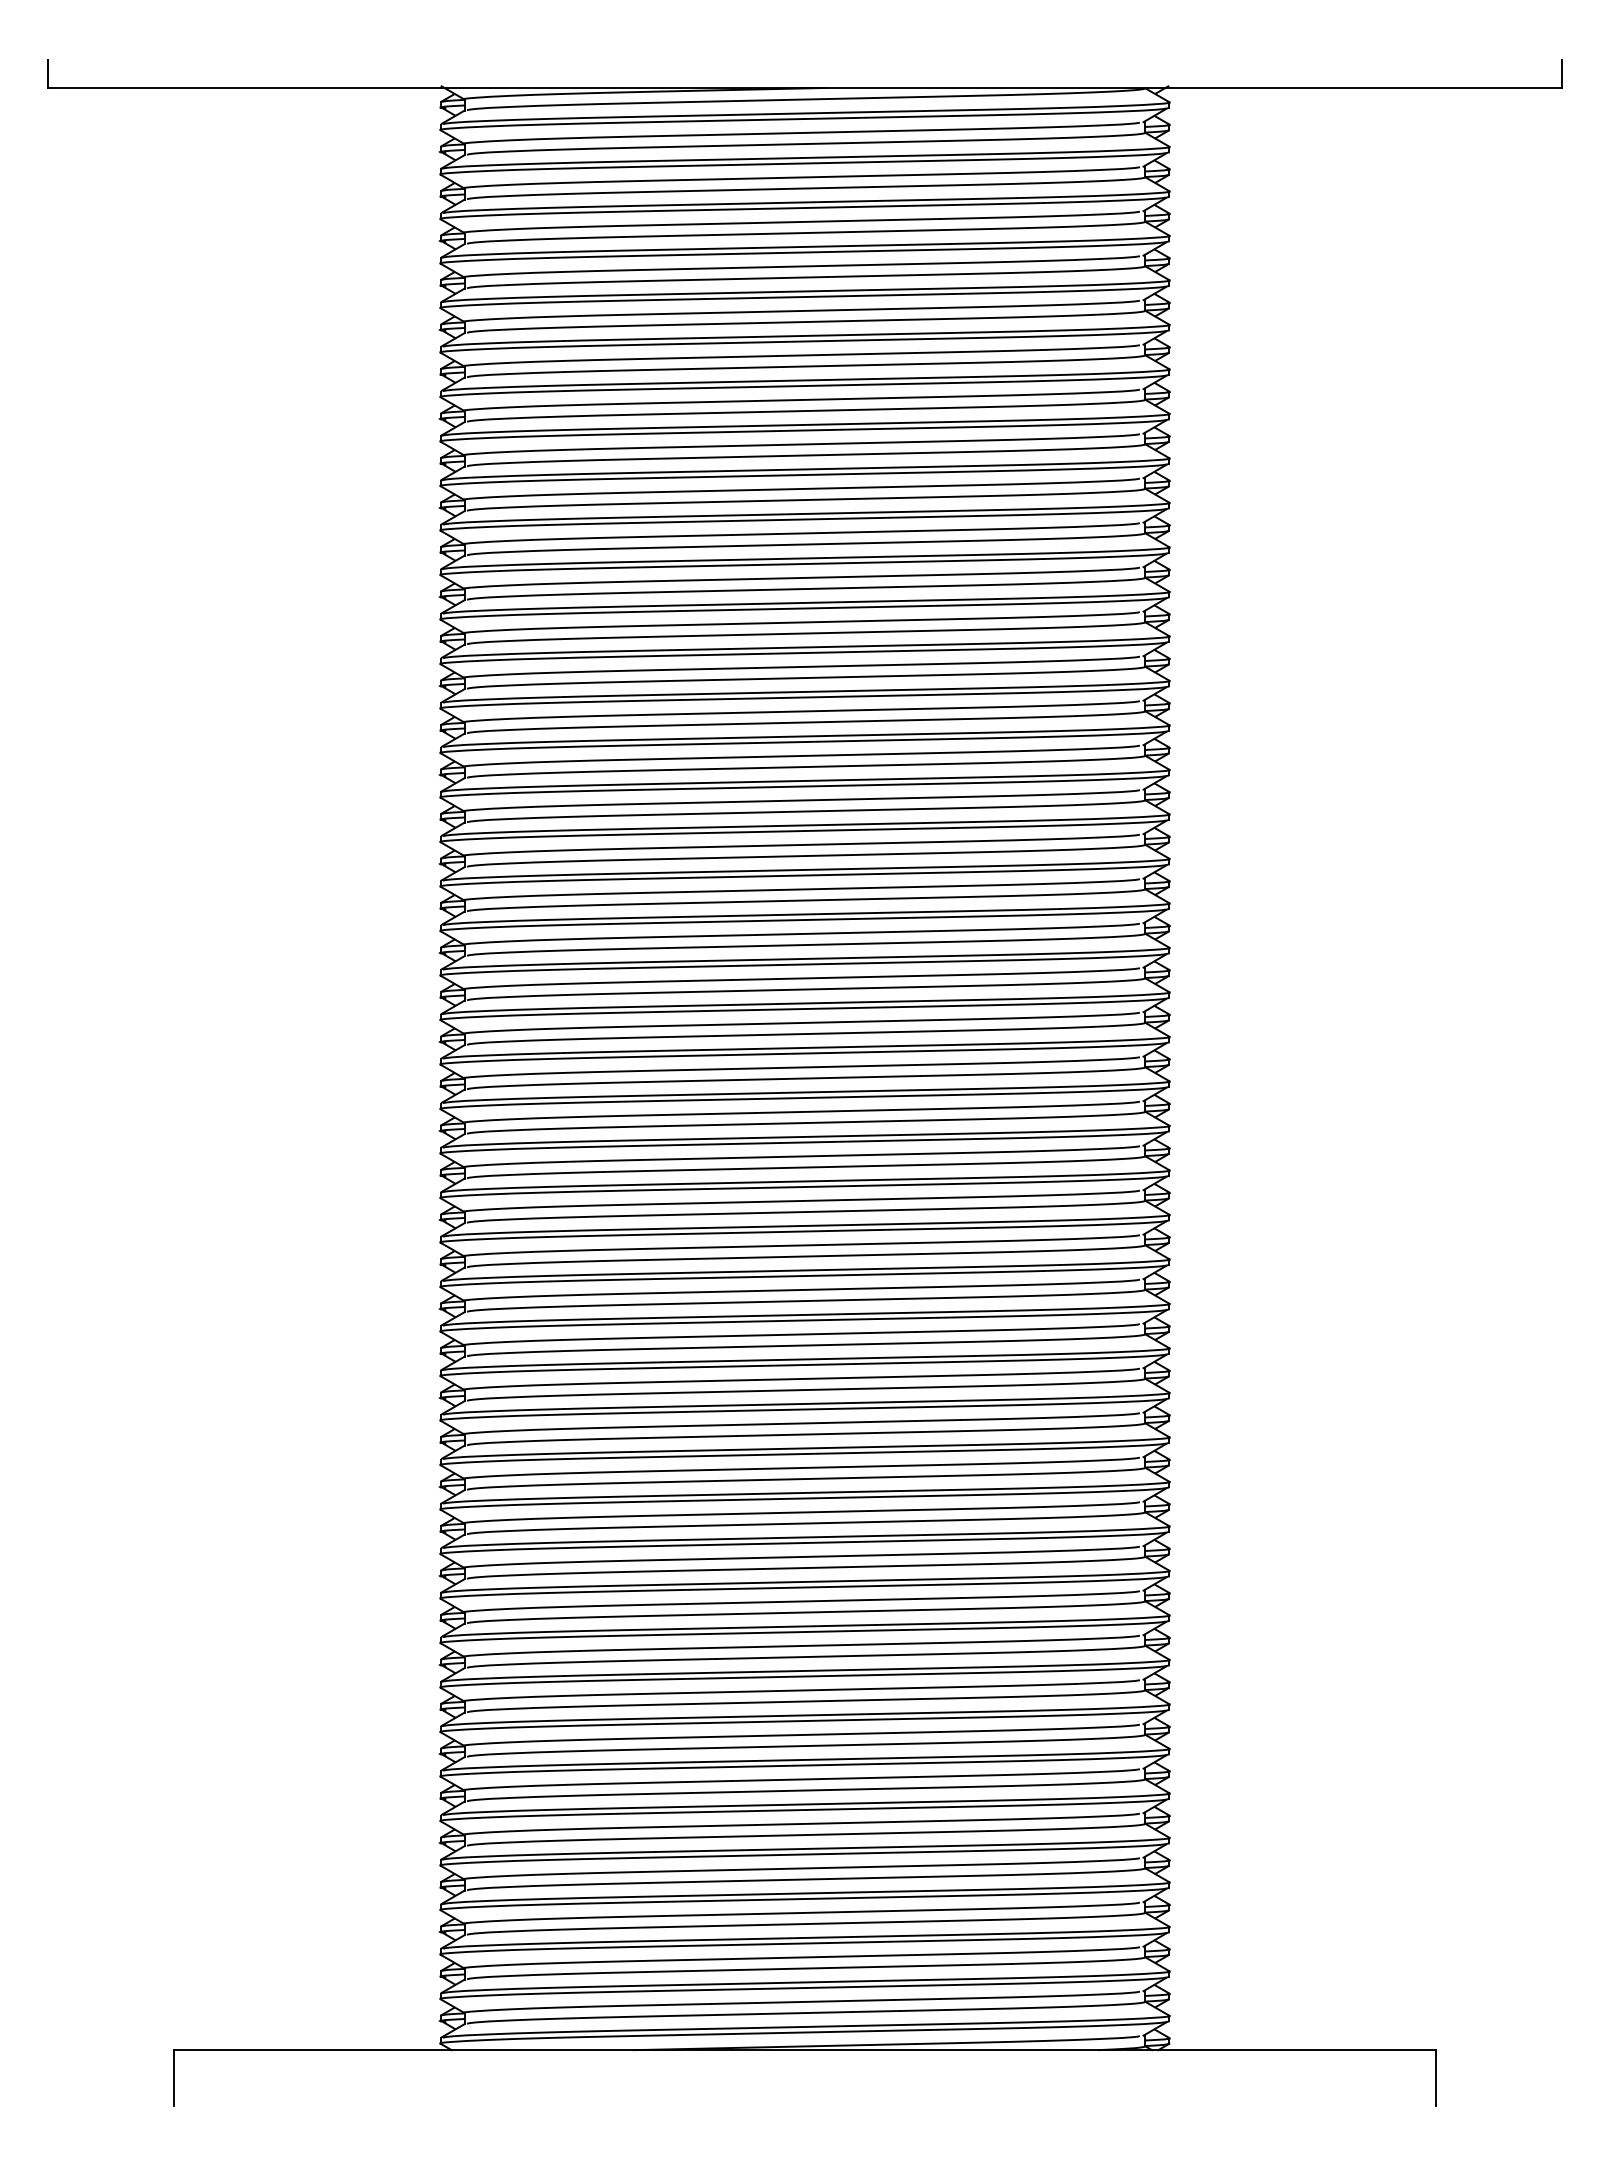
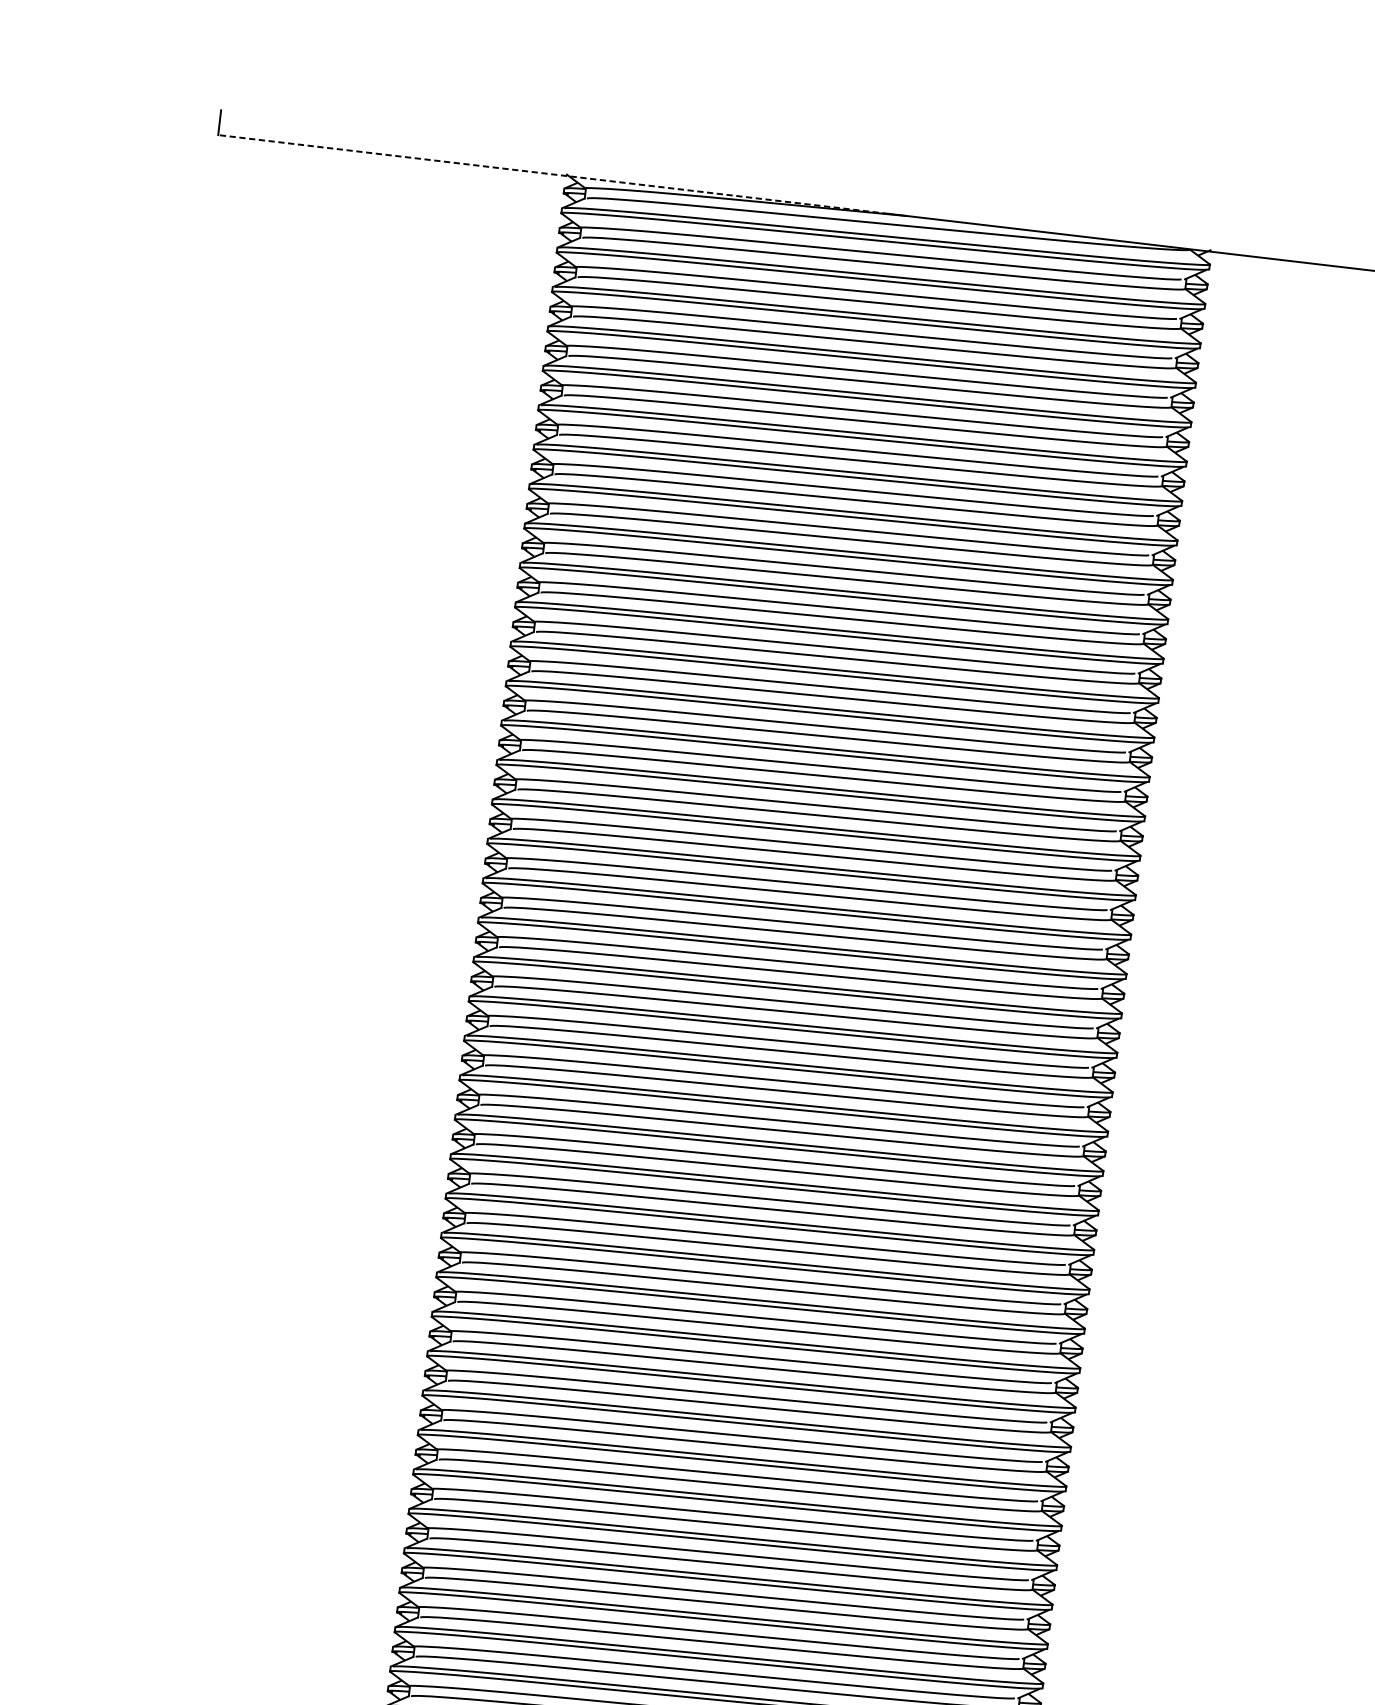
line: (426, 87) -> (553, 174), solid -> dashed

